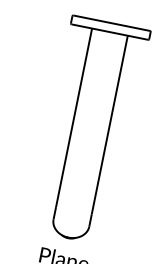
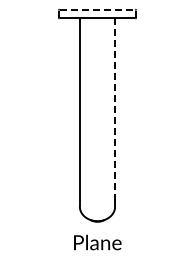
line: (111, 23) -> (97, 9), solid -> dashed
line: (109, 126) -> (115, 107), solid -> dashed

